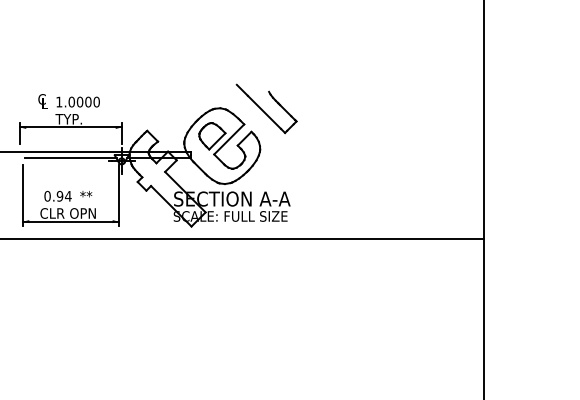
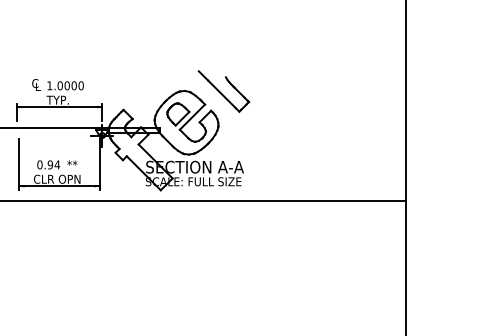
line: (70, 158) -> (59, 133), removed

